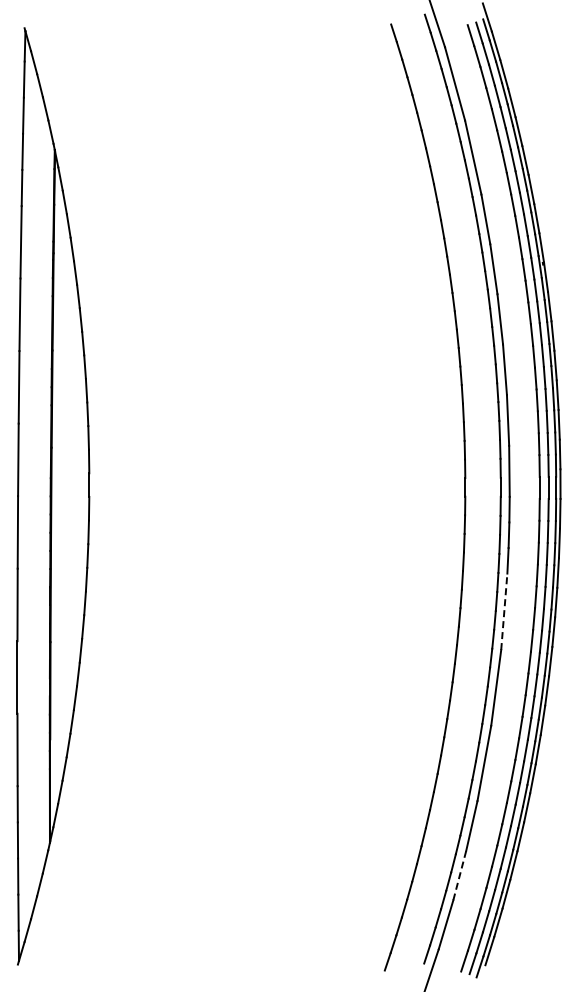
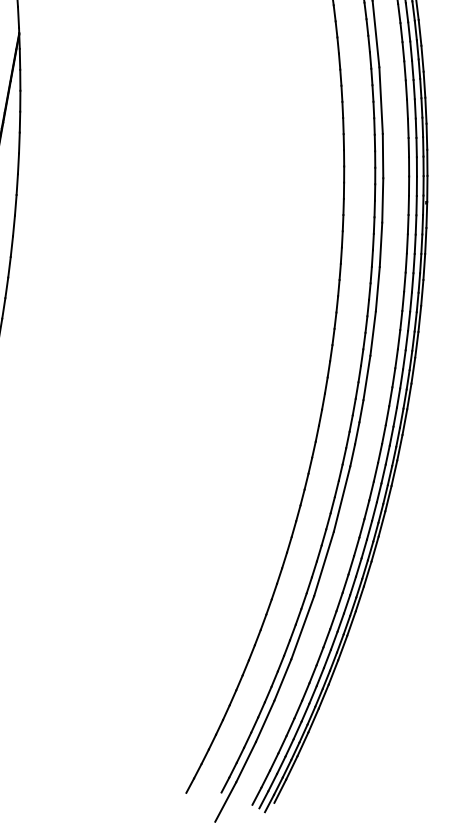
line: (504, 611) -> (342, 498), dashed -> solid
line: (459, 875) -> (264, 721), dashed -> solid

